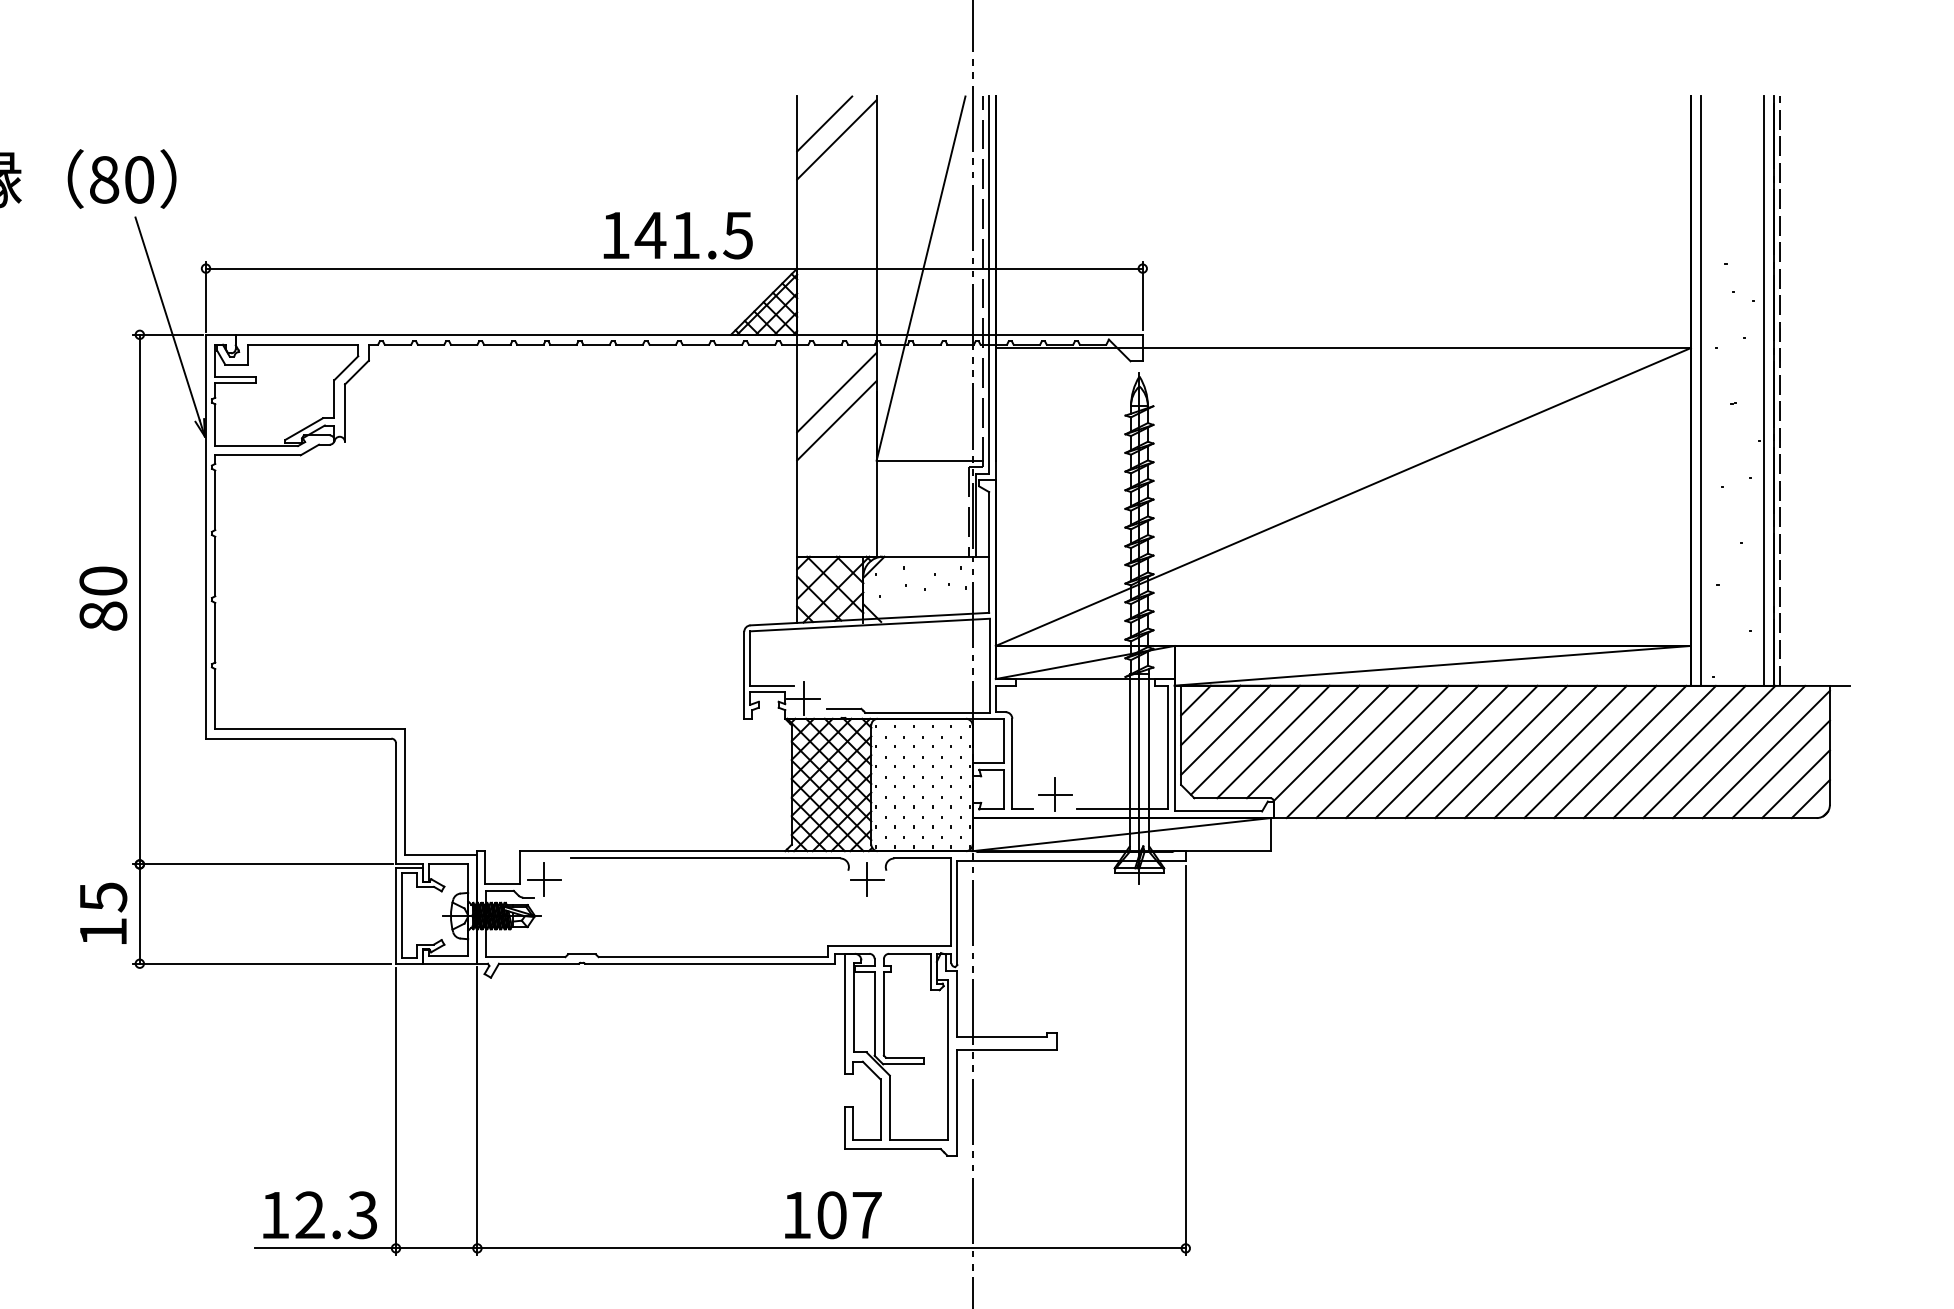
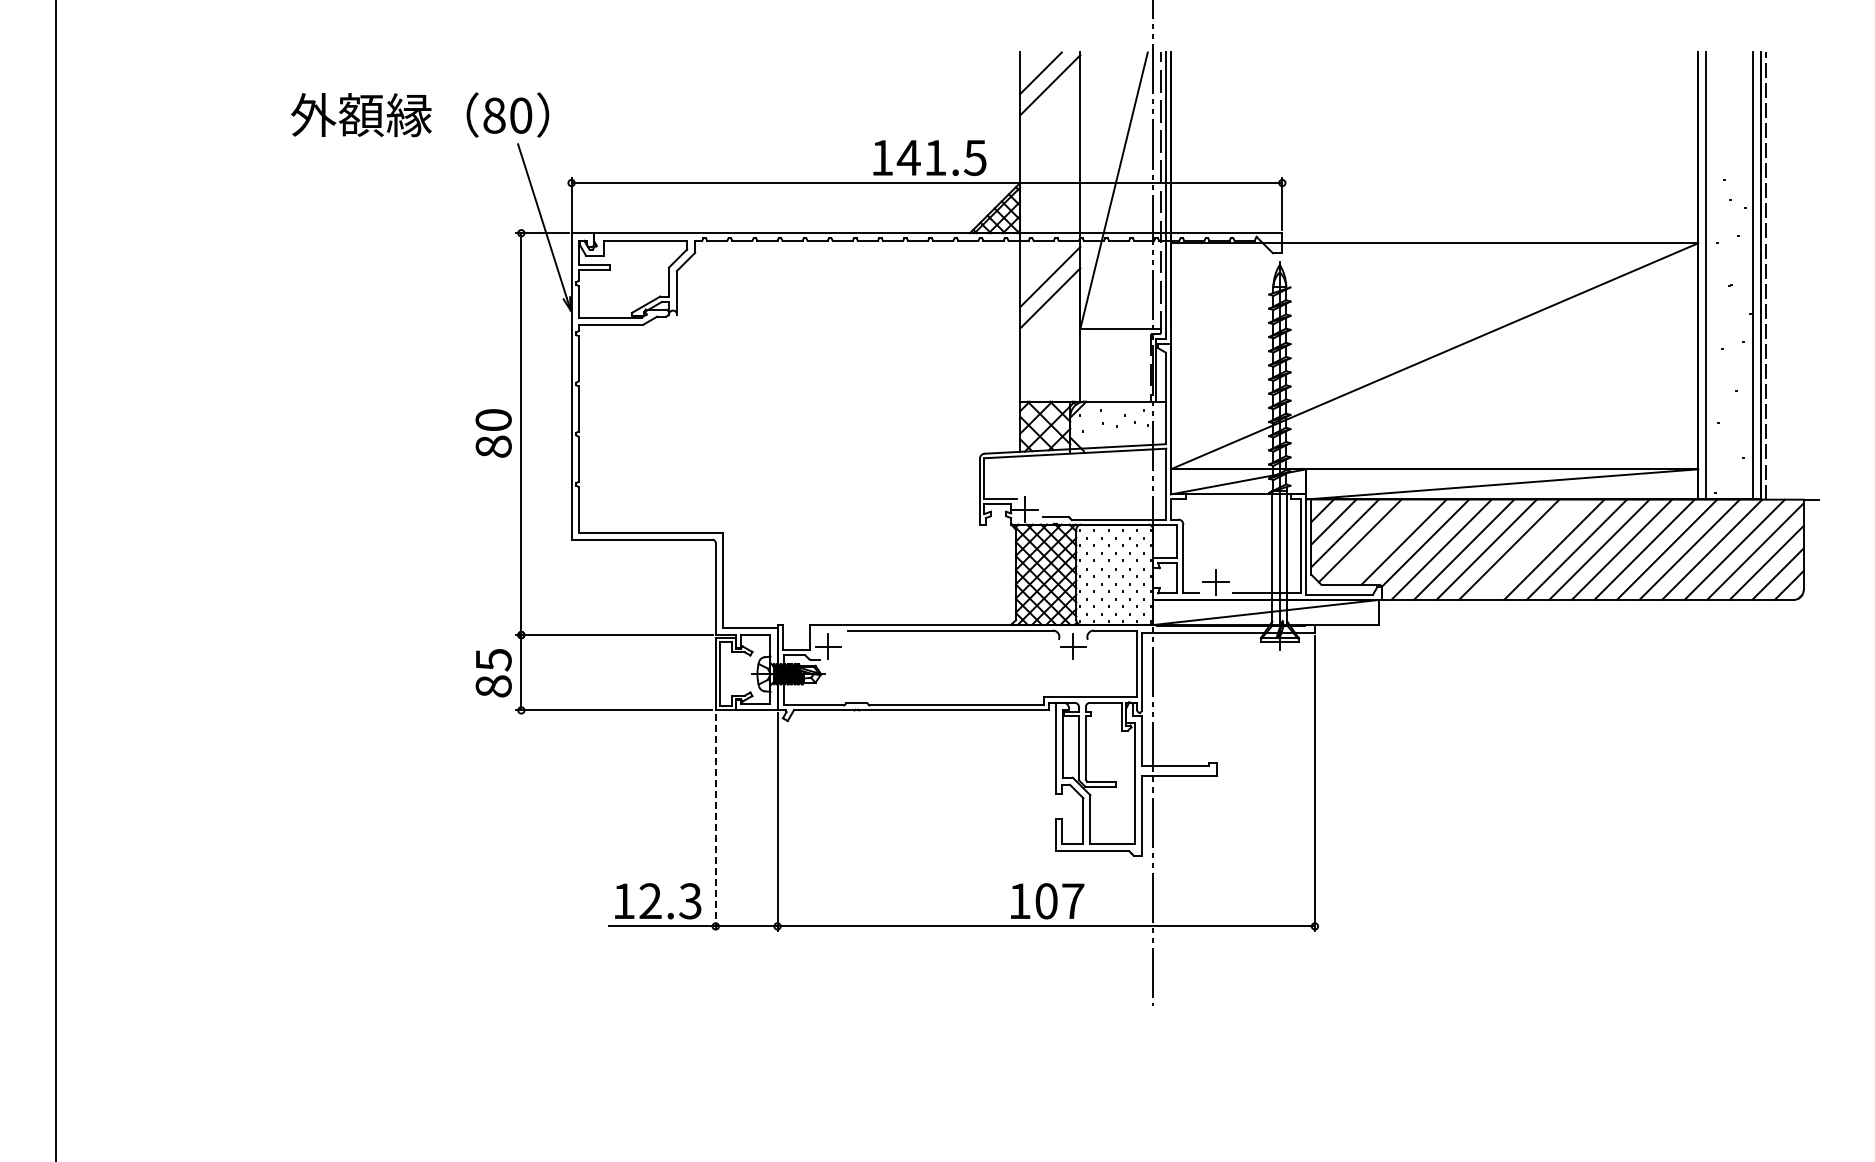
line: (1273, 741) -> (1381, 541), removed
line: (1471, 751) -> (1531, 549), removed
text: (103, 932) -> (493, 686), 15 -> 85
line: (395, 1111) -> (715, 822), solid -> dashed

